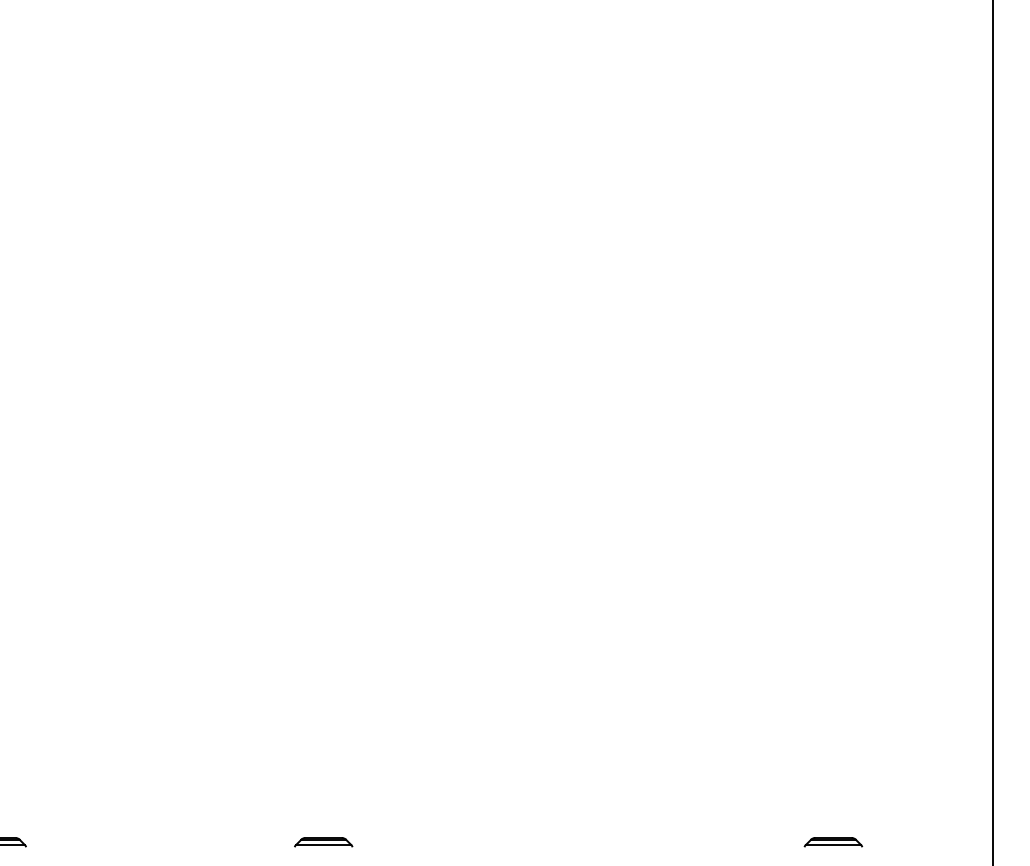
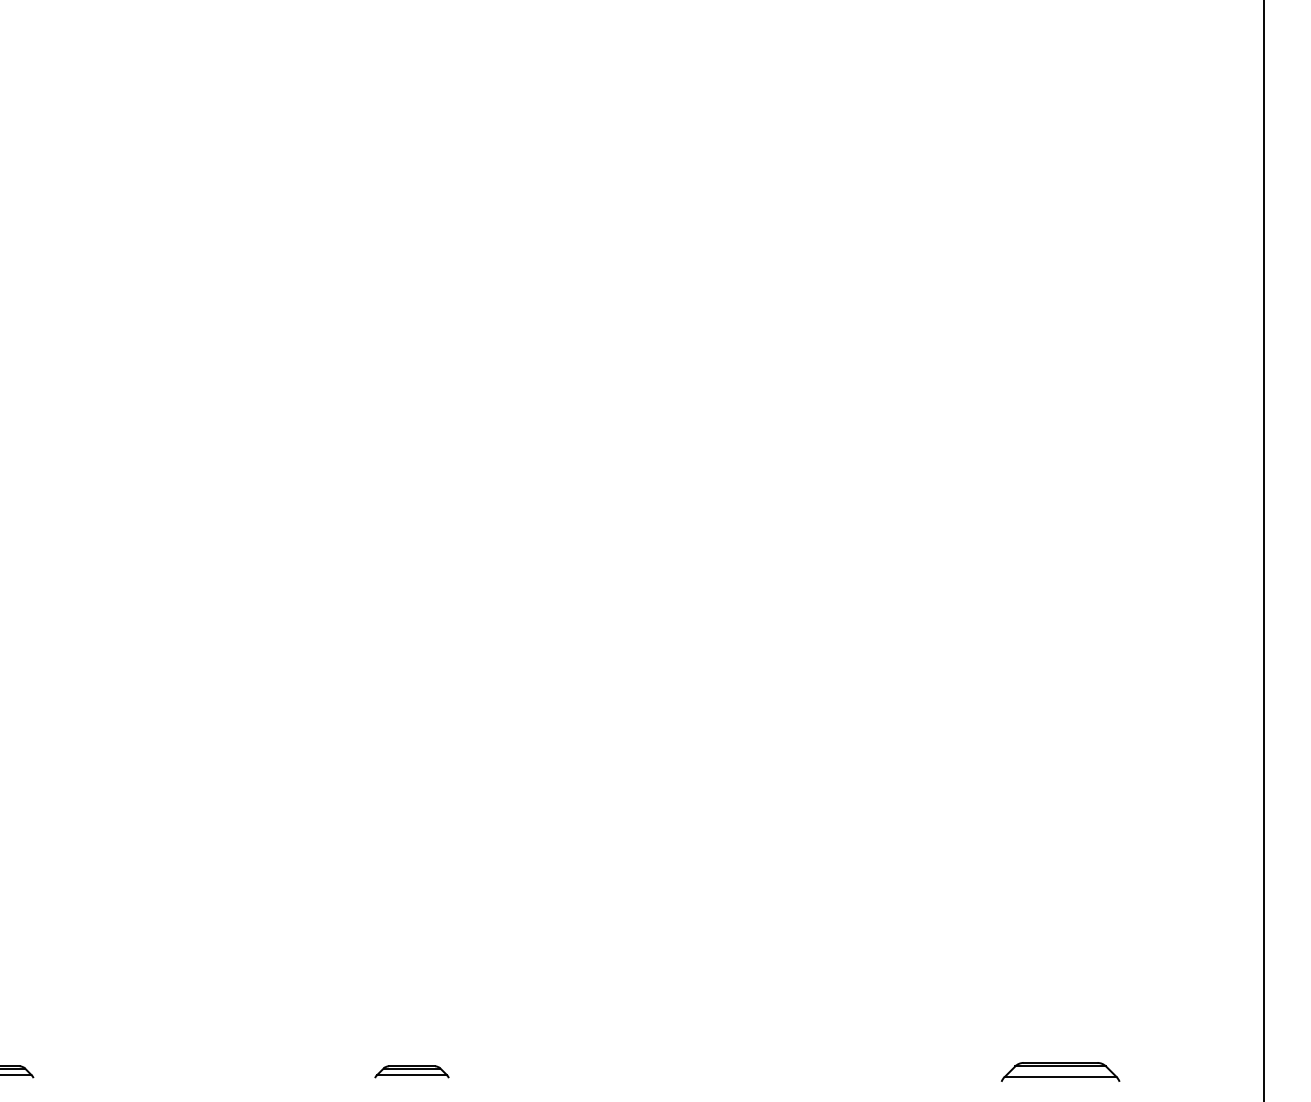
part: (833, 842) -> (1060, 1071), size x1.6

